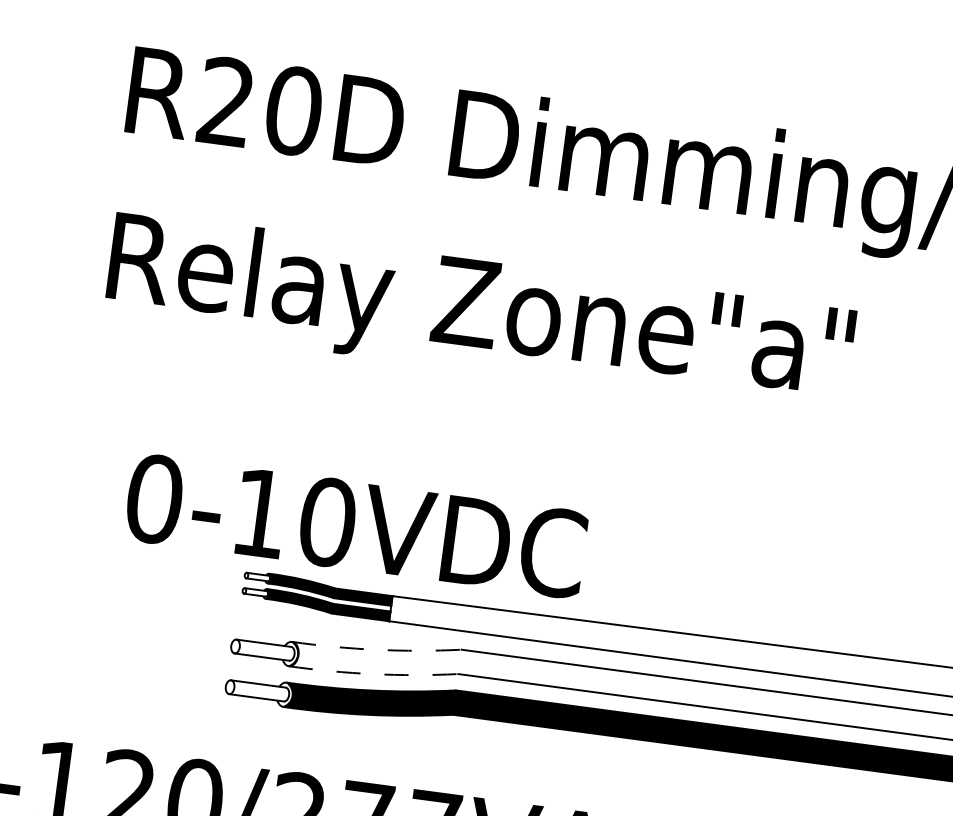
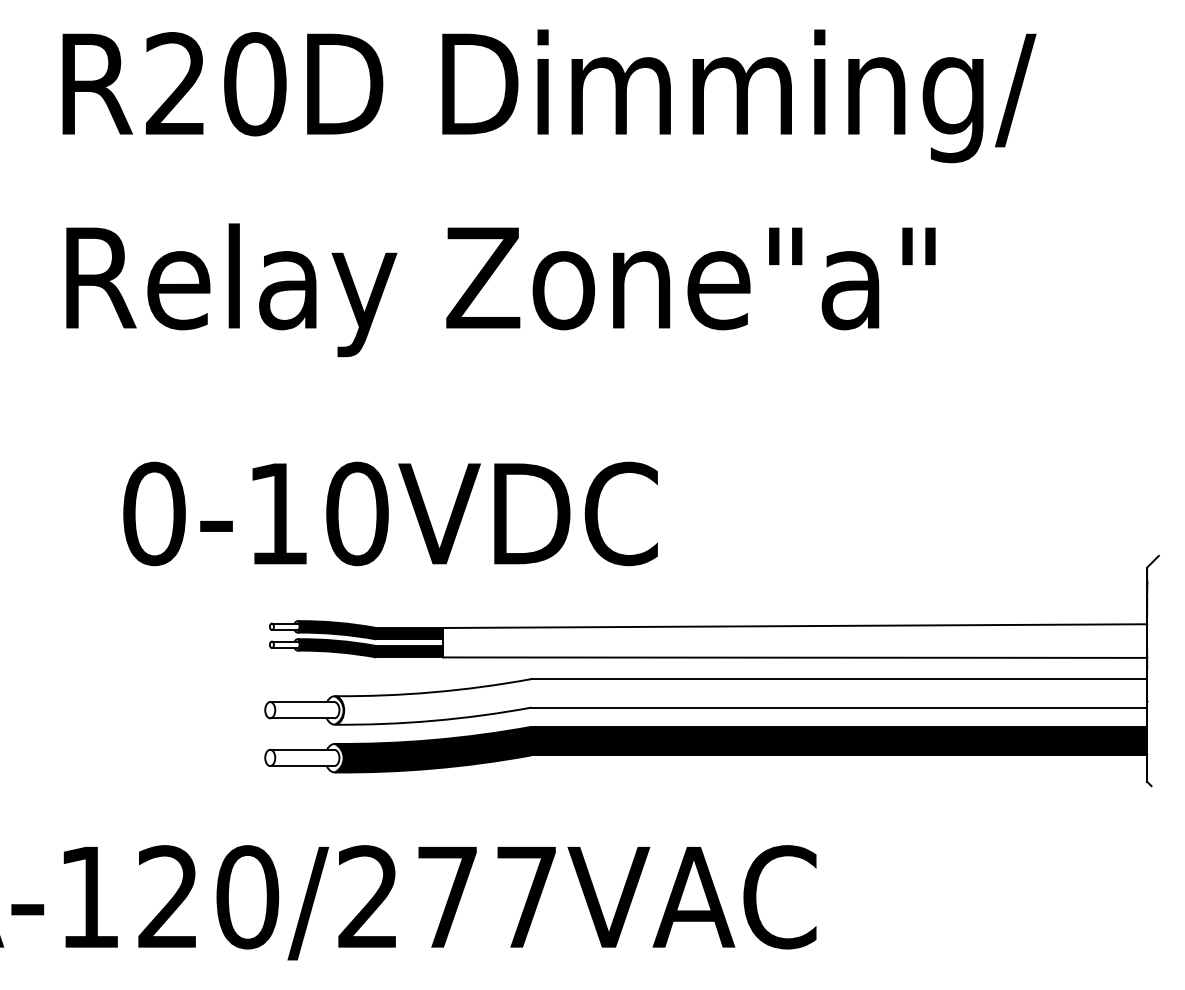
text: (356, 525) -> (390, 513), moved
arc: (376, 650) -> (433, 692), dashed -> solid
arc: (373, 673) -> (433, 720), dashed -> solid

